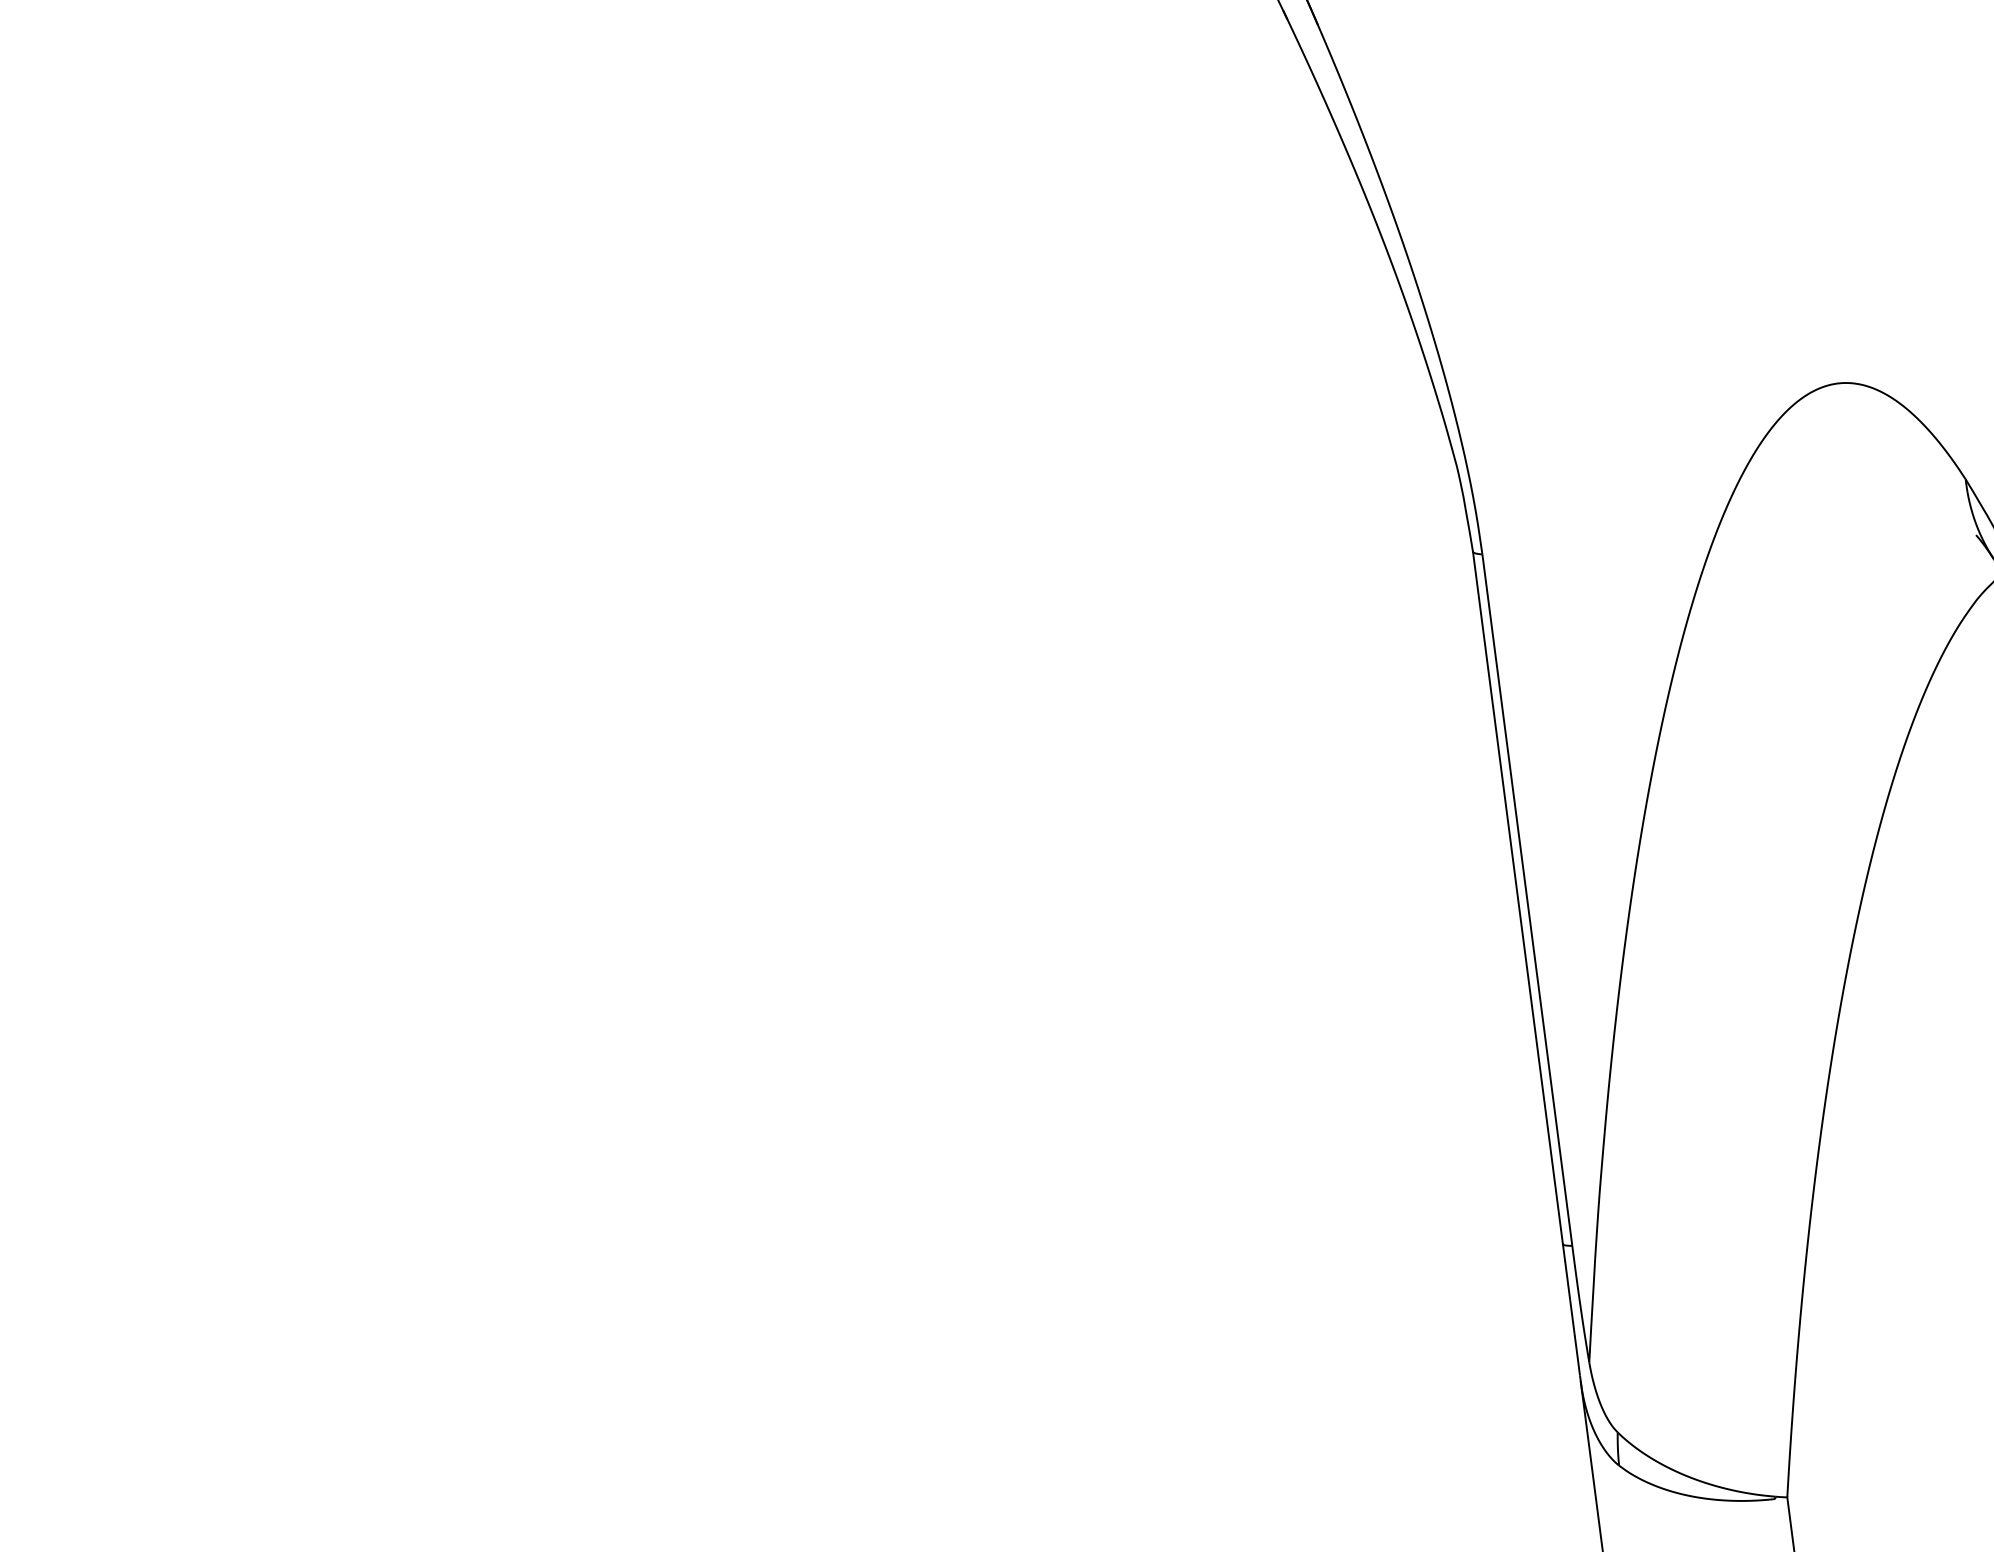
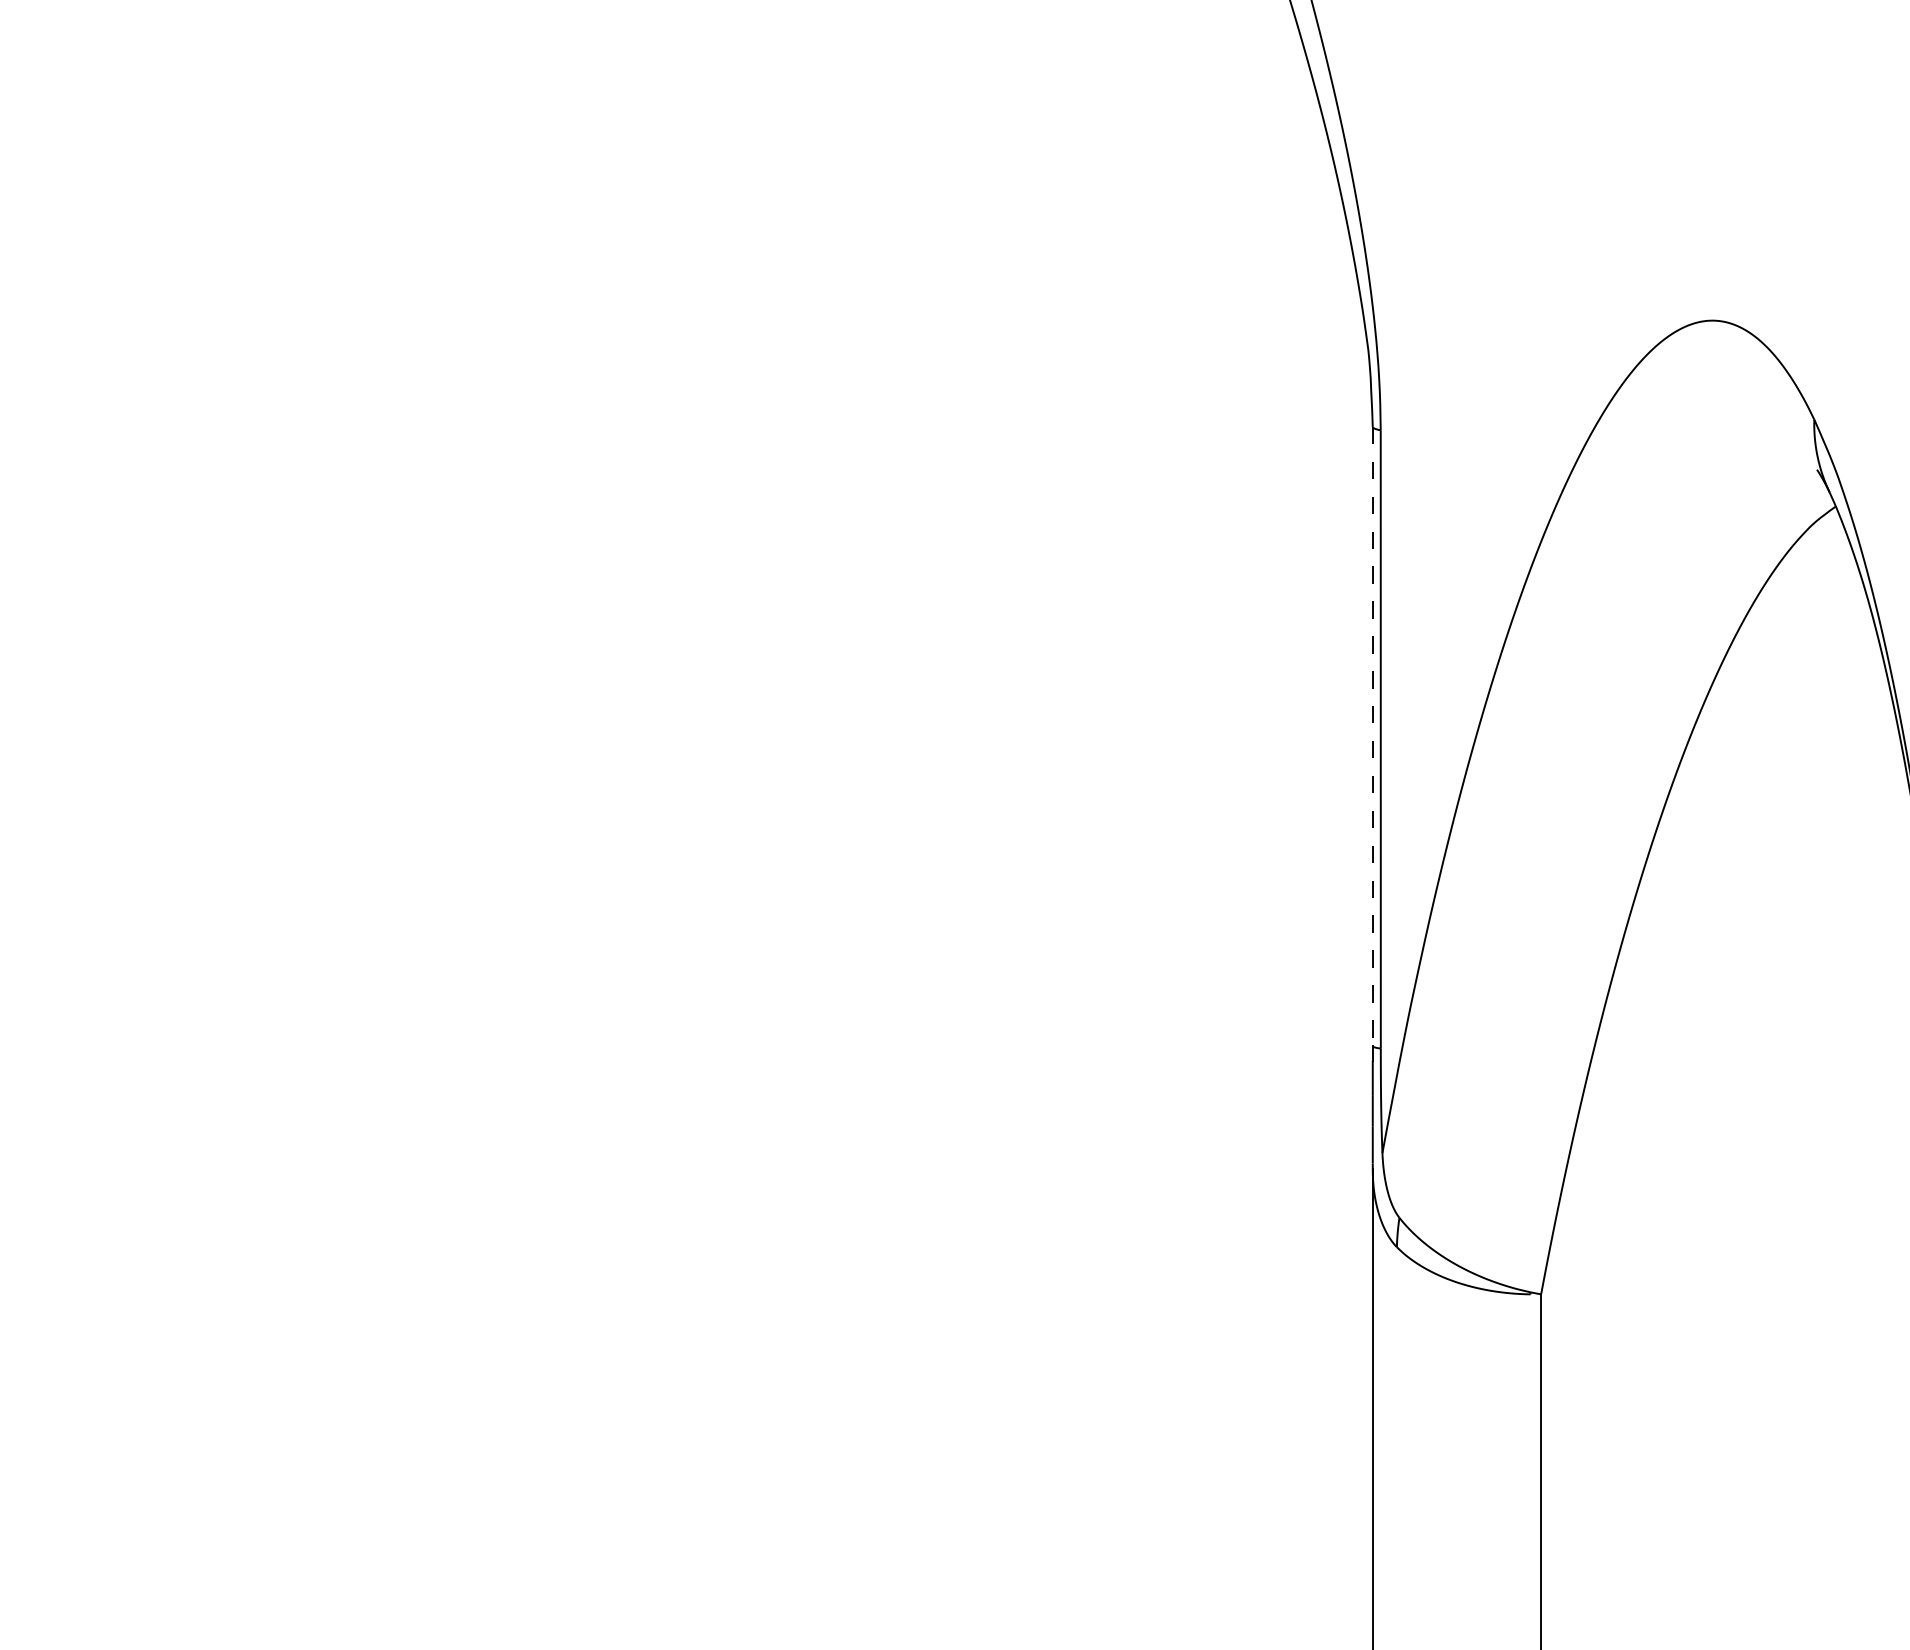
line: (1517, 898) -> (1372, 736), solid -> dashed

